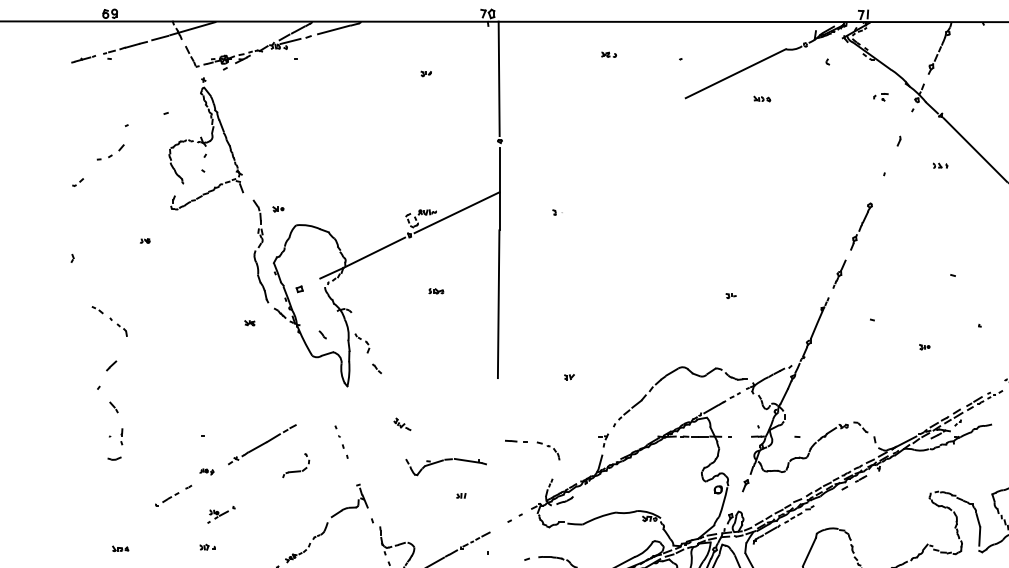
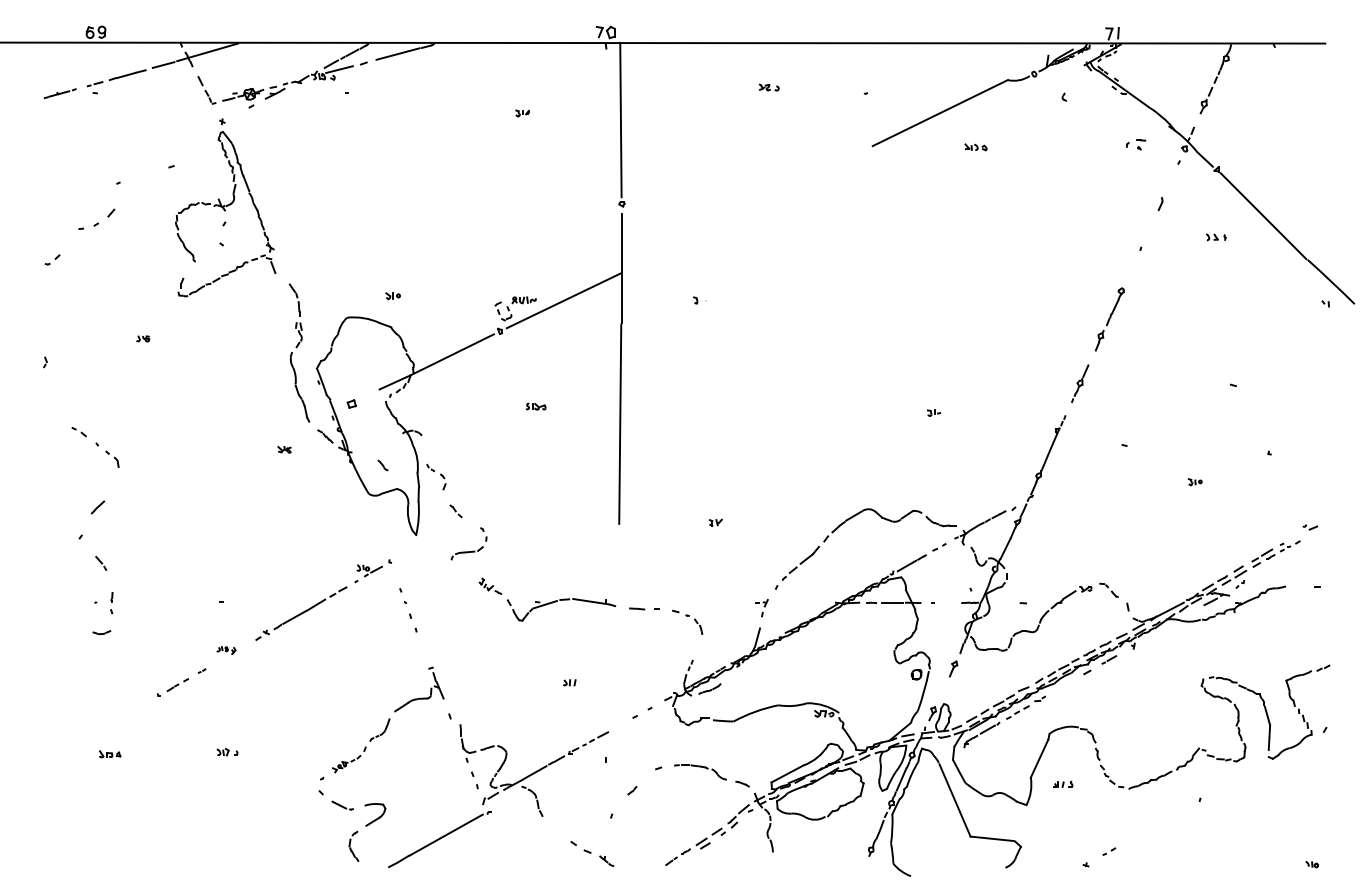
part: (277, 209) -> (392, 296), moved
part: (442, 461) -> (556, 602), moved
part: (295, 471) -> (468, 551), moved
part: (221, 514) -> (373, 571), moved

